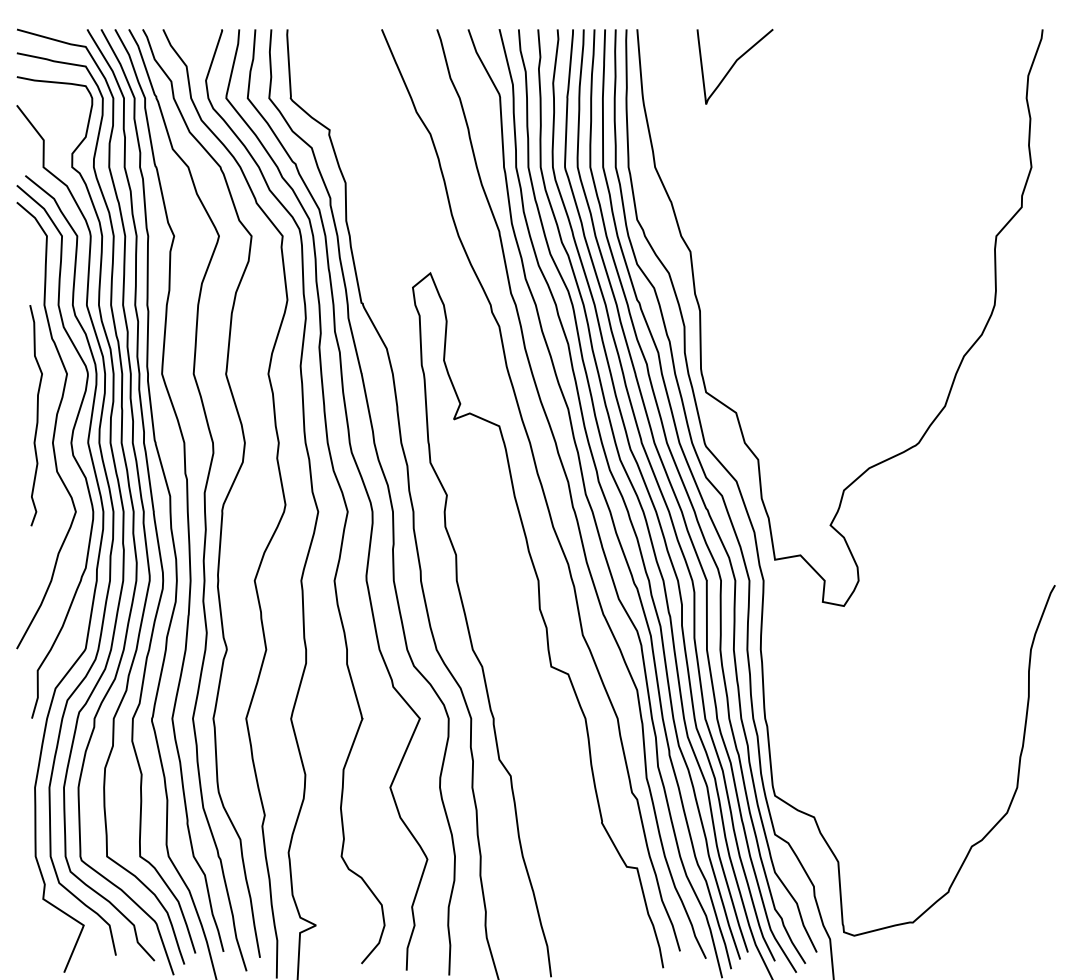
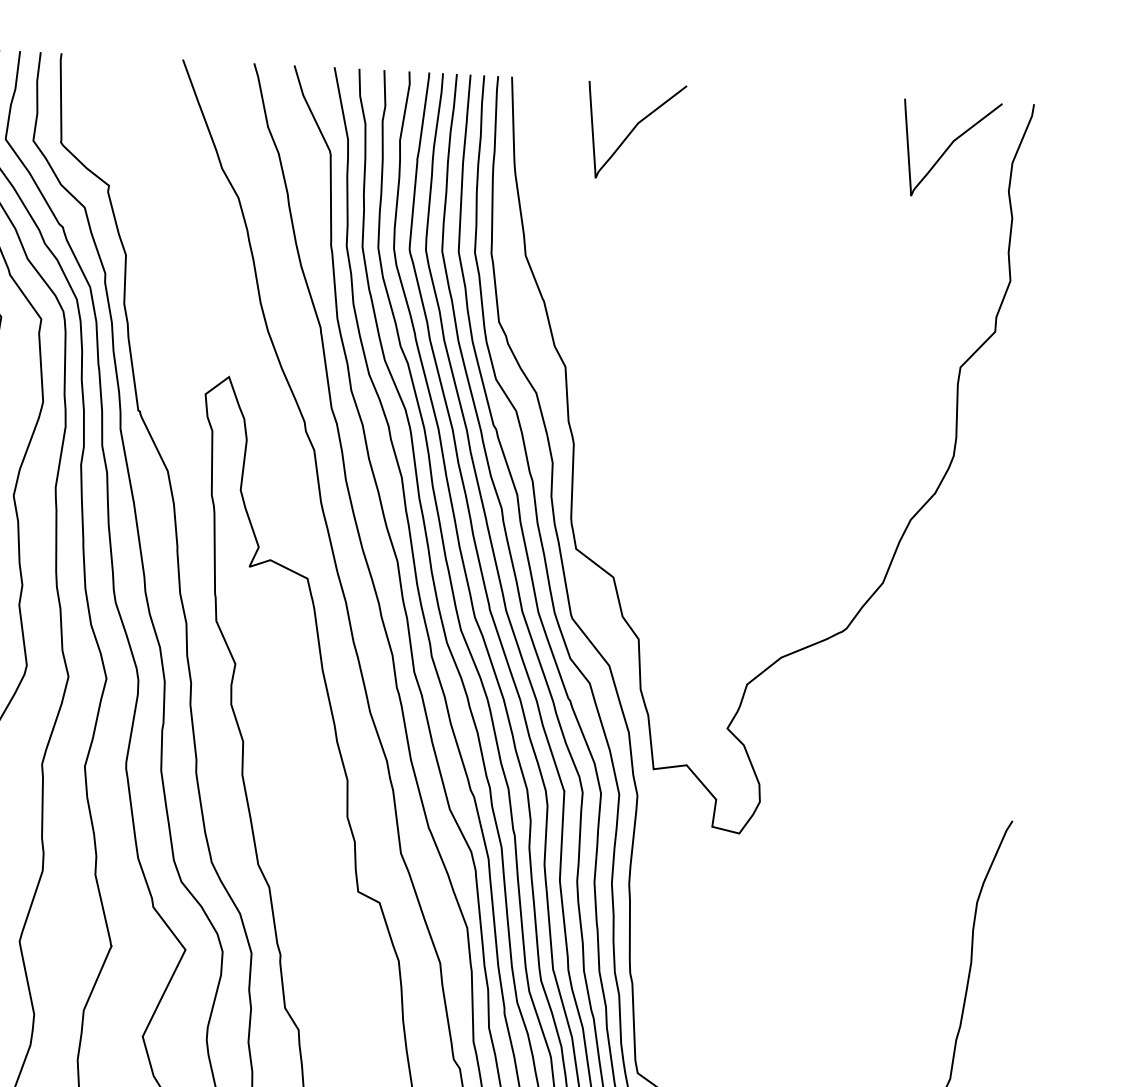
curve: (979, 66) -> (950, 147), added

